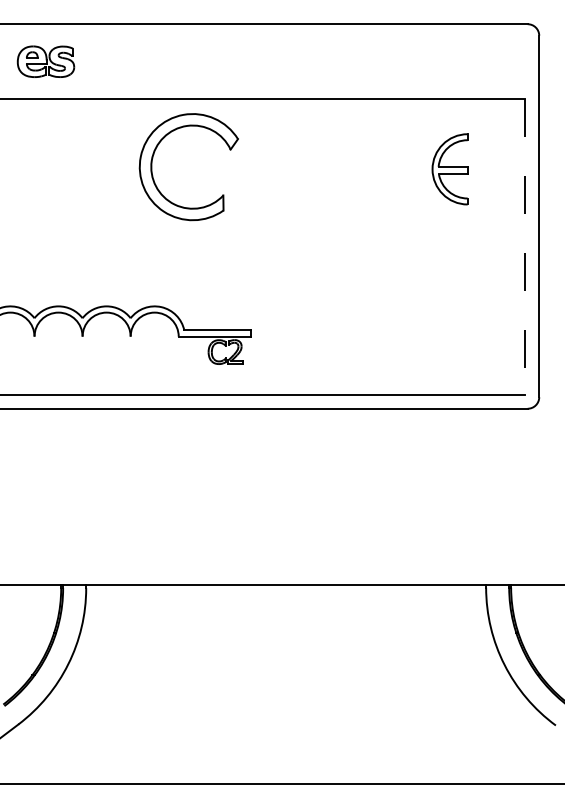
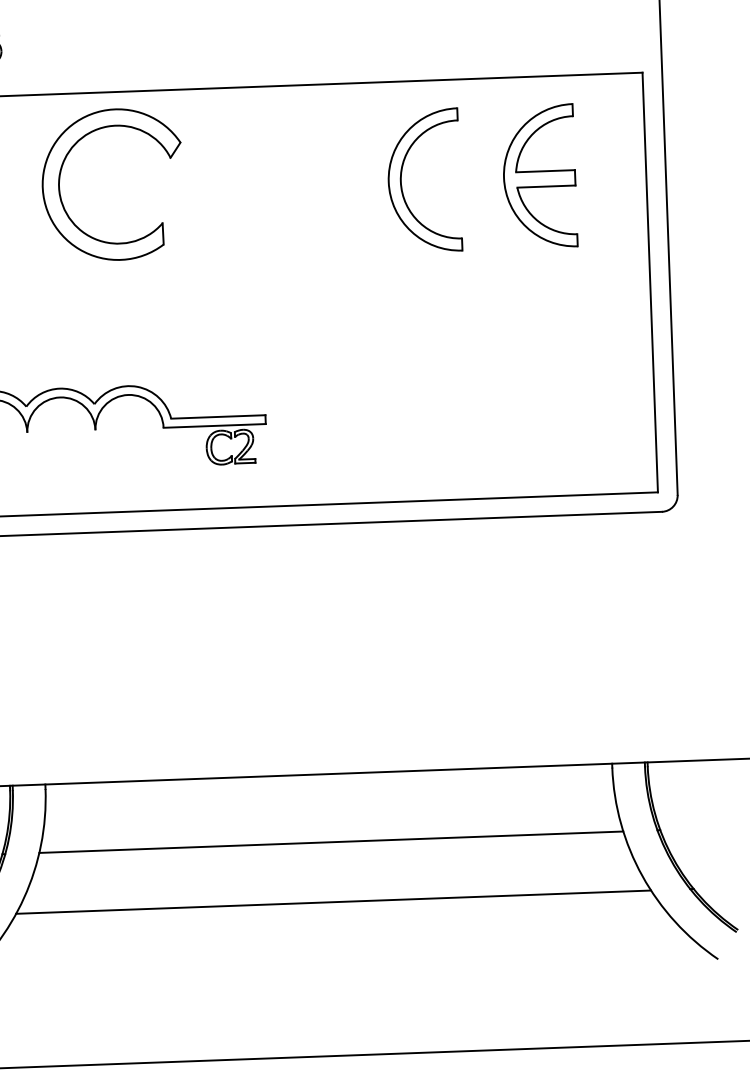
part: (353, 169) -> (402, 181), added
part: (449, 169) -> (538, 176), size x1.43
part: (153, 175) -> (62, 198), moved
line: (525, 247) -> (650, 283), dashed -> solid
line: (286, 633) -> (331, 842), added
line: (286, 675) -> (333, 902), added

